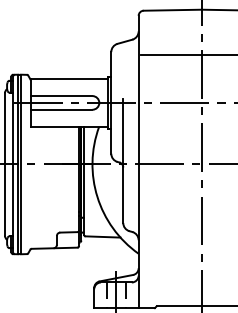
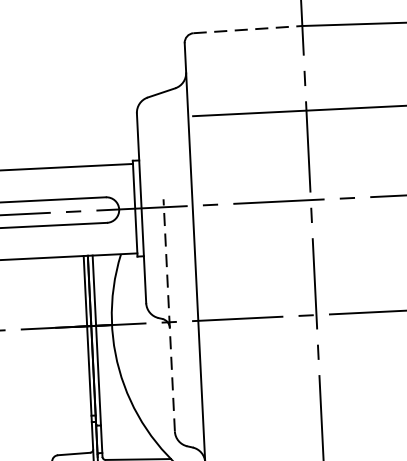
line: (173, 10) -> (249, 30), solid -> dashed
line: (123, 160) -> (169, 314), solid -> dashed

